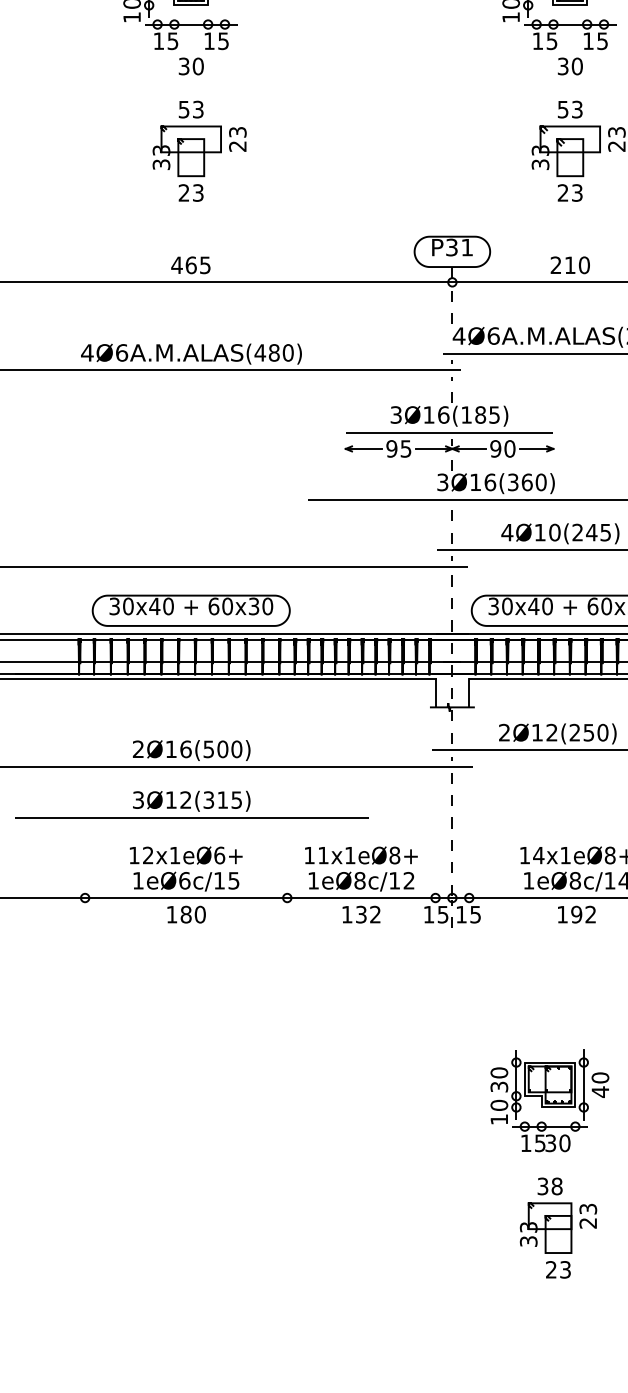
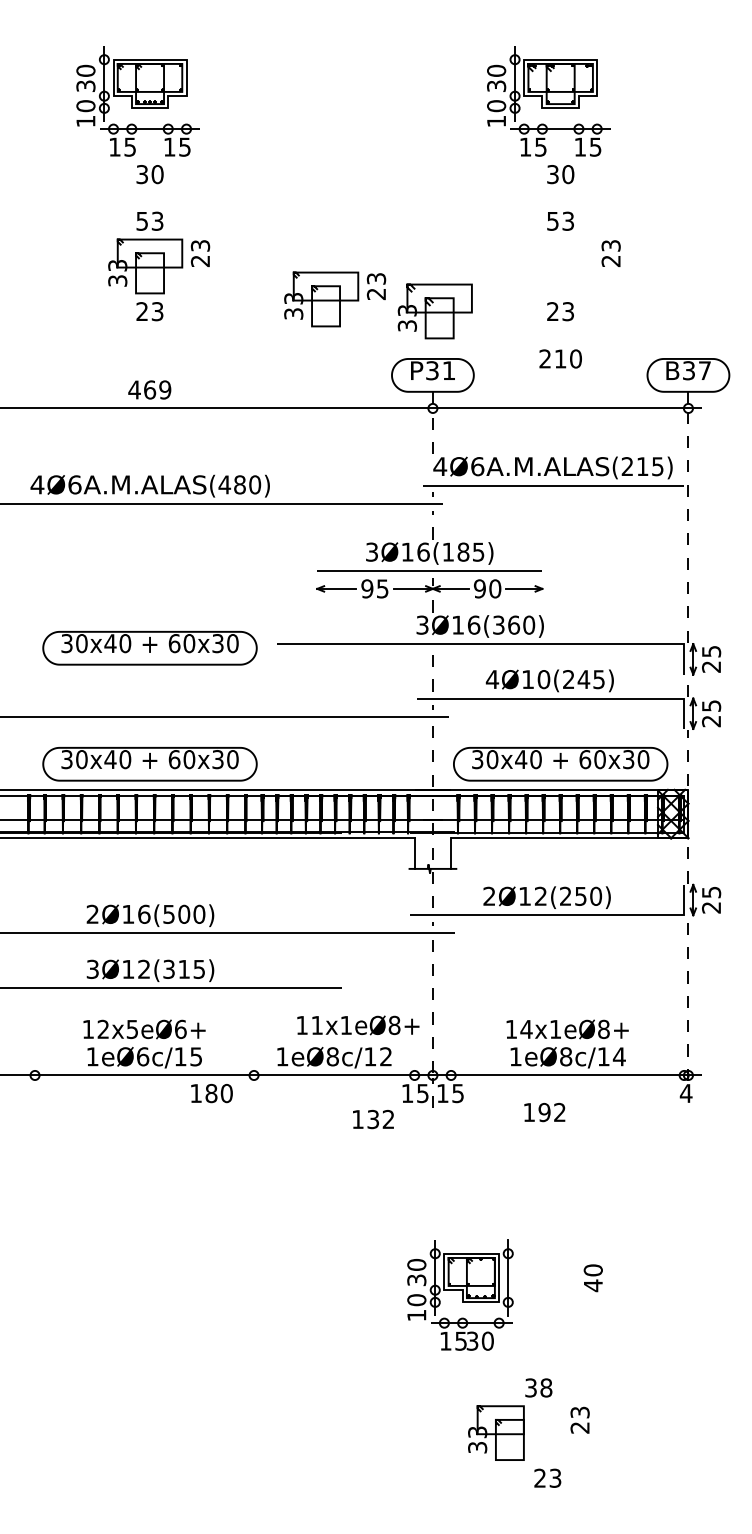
part: (565, 151) -> (434, 311), moved
part: (362, 181) -> (335, 299), added
text: (205, 264) -> (165, 389), 465 -> 469
text: (570, 264) -> (560, 358), moved
part: (190, 503) -> (149, 648), added
text: (174, 855) -> (131, 1029), 12x1eØ6+ -> 12x5eØ6+
text: (361, 855) -> (358, 1025), moved
text: (186, 914) -> (211, 1093), moved
text: (361, 914) -> (373, 1119), moved
text: (576, 914) -> (544, 1112), moved
part: (539, 1100) -> (460, 1294), moved
part: (546, 1227) -> (496, 1432), moved

